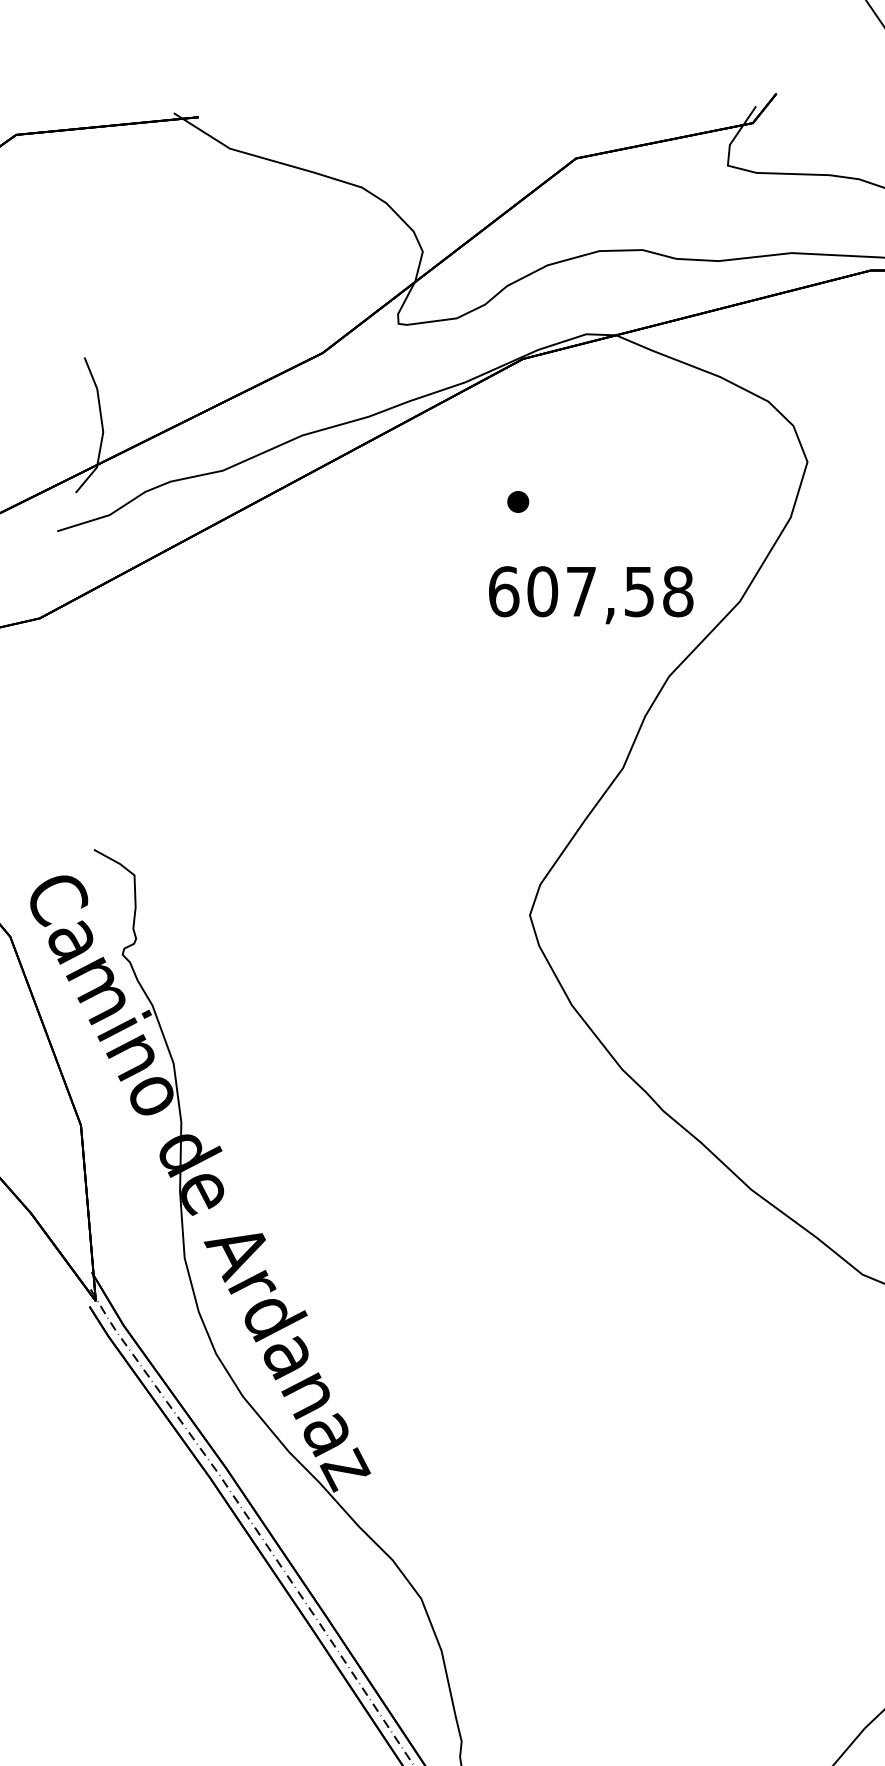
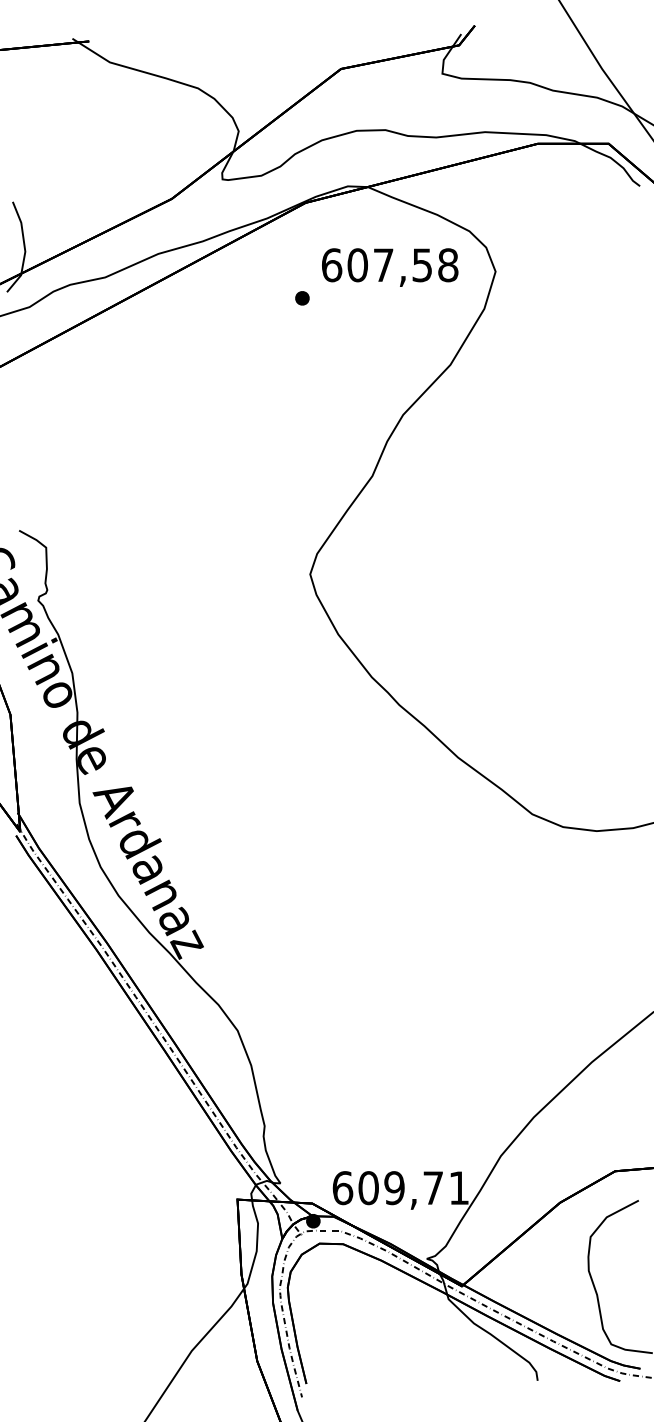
text: (591, 595) -> (390, 267), moved

